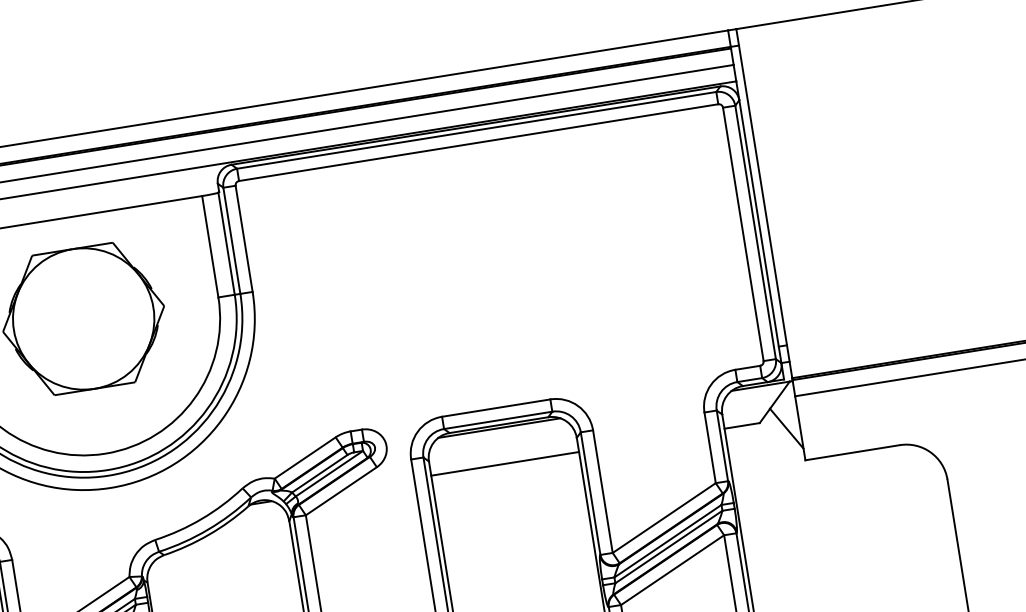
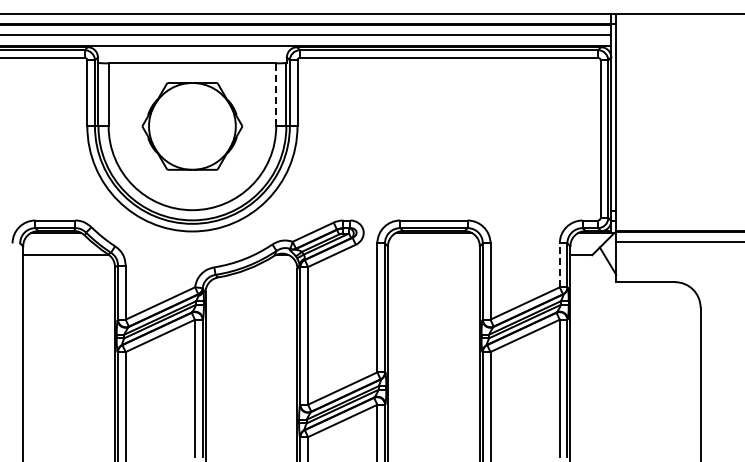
line: (210, 246) -> (276, 94), solid -> dashed
line: (709, 448) -> (559, 265), solid -> dashed
line: (504, 464) -> (433, 255), removed

